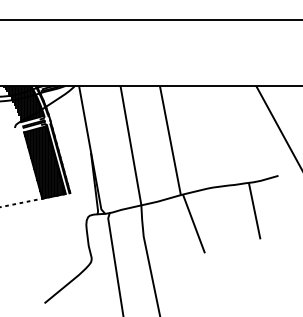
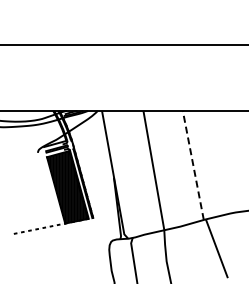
hatch: (23, 103) -> (46, 128), removed
line: (170, 140) -> (193, 165), solid -> dashed

